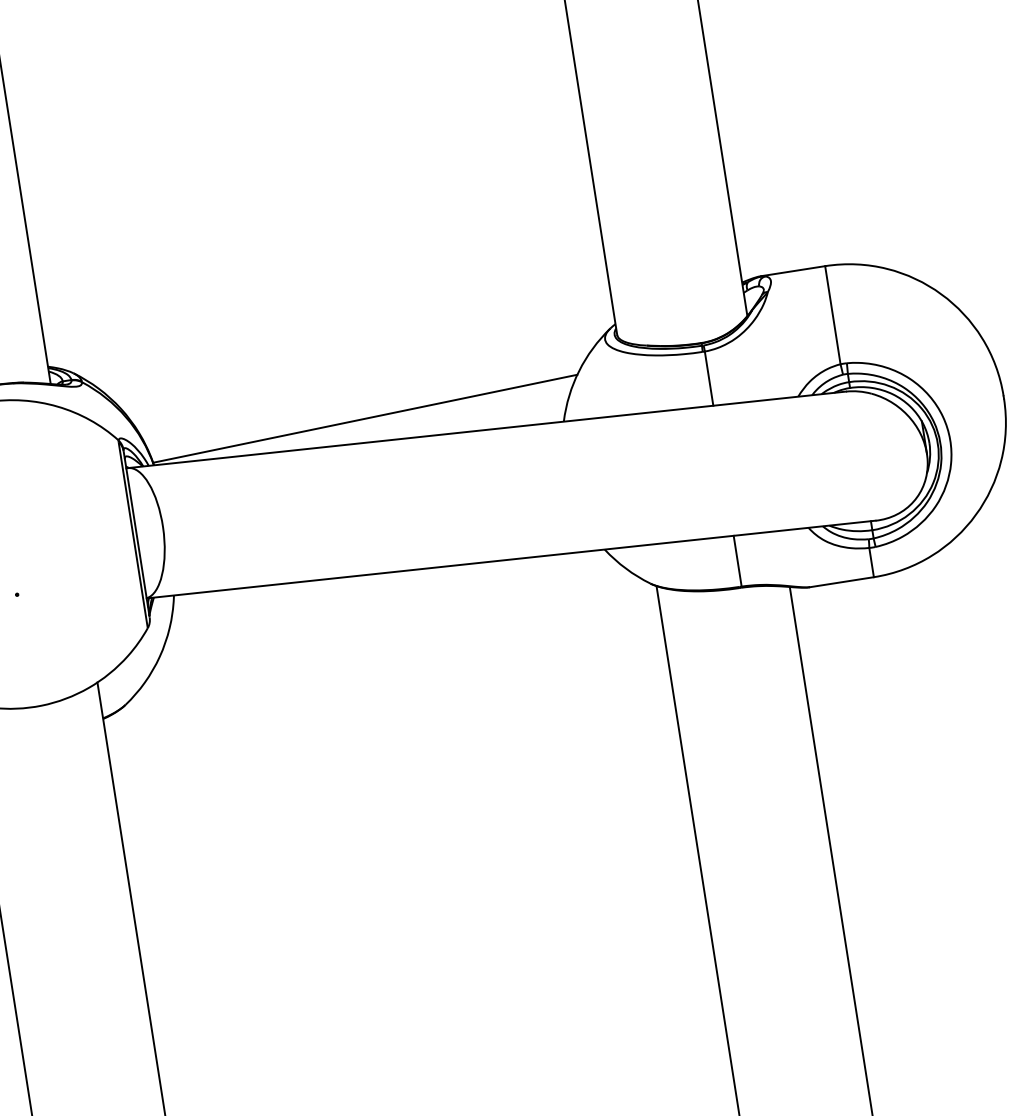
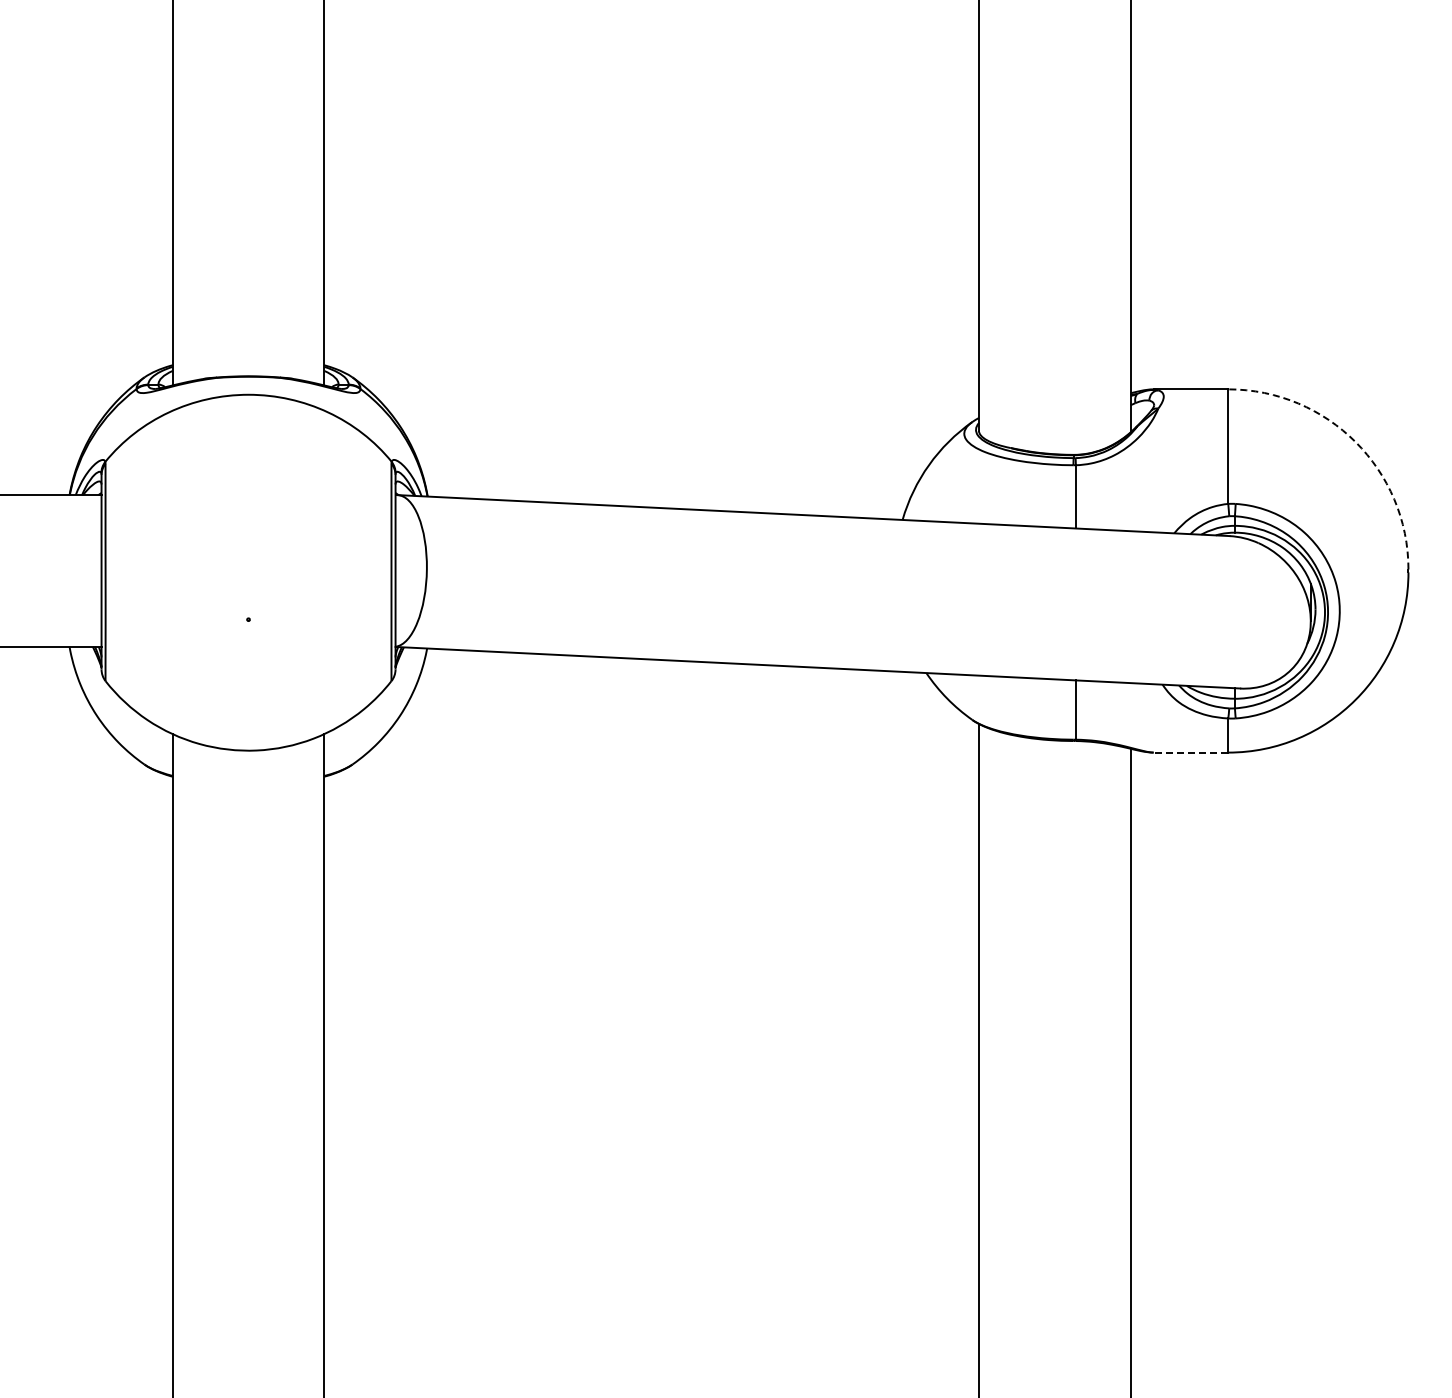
arc: (941, 294) -> (1355, 442), solid -> dashed
line: (364, 418) -> (676, 480), removed
line: (841, 582) -> (1190, 752), solid -> dashed

